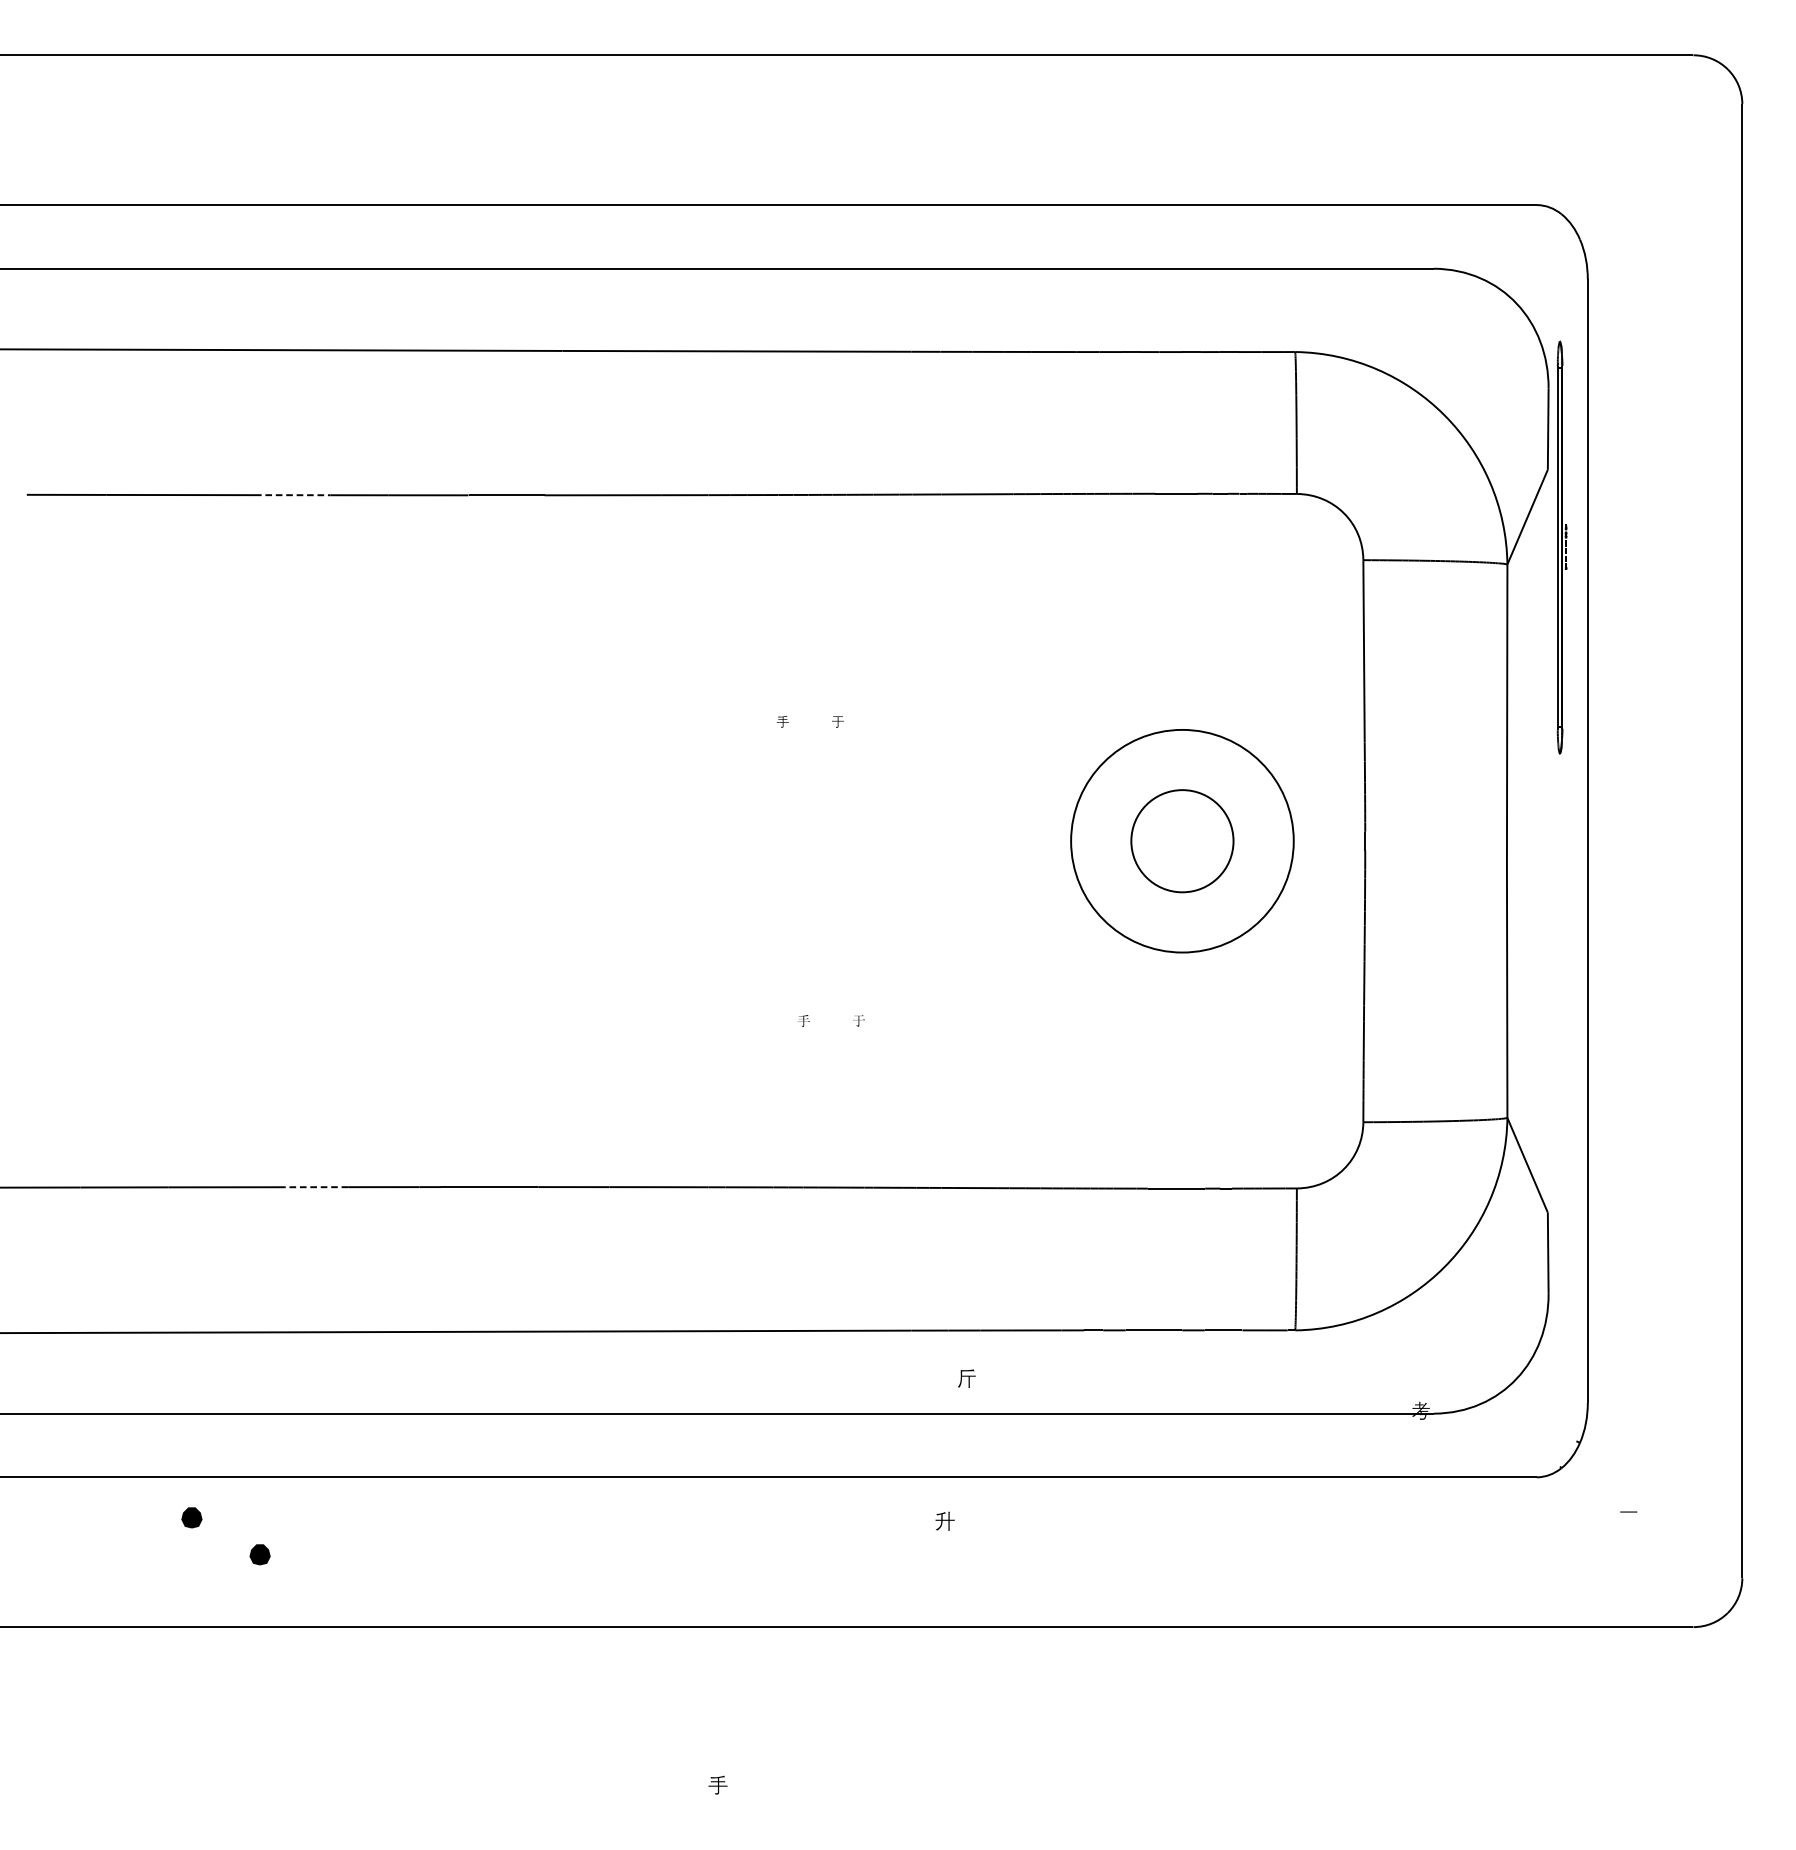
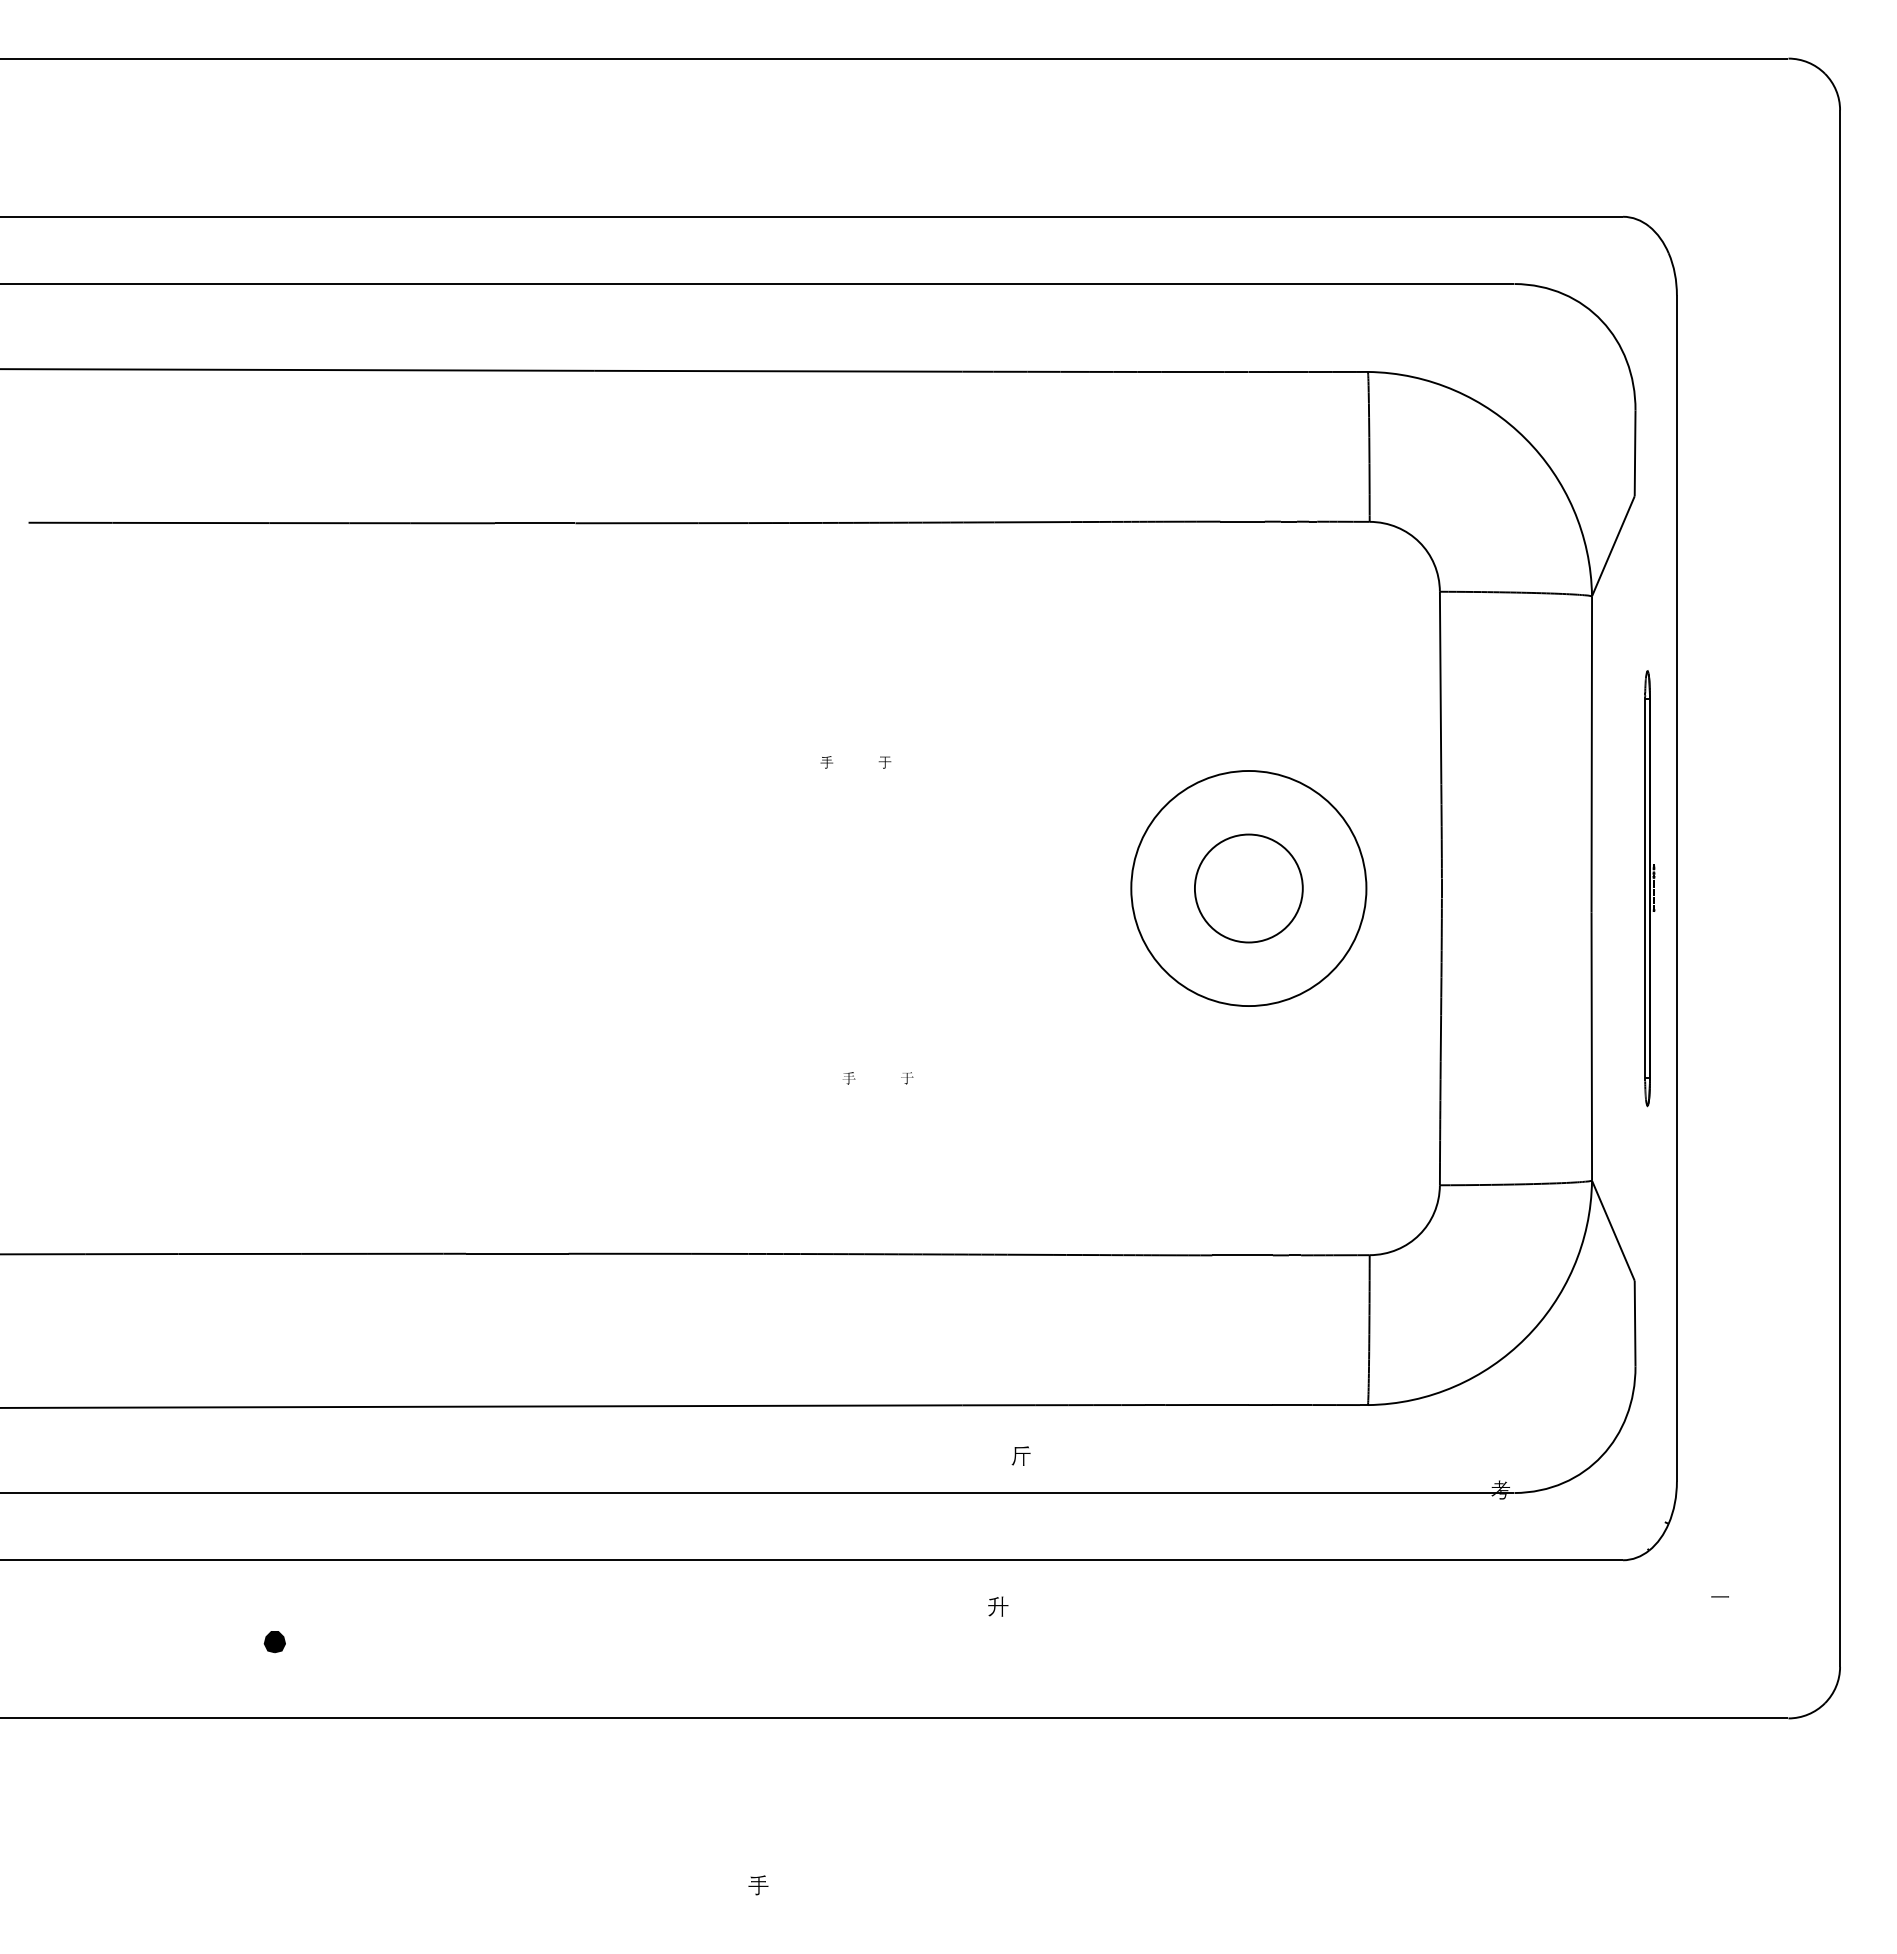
line: (292, 495) -> (309, 523), dashed -> solid
part: (1561, 547) -> (1649, 888), moved
line: (316, 1186) -> (334, 1253), dashed -> solid
part: (191, 1518) -> (202, 1603), removed

